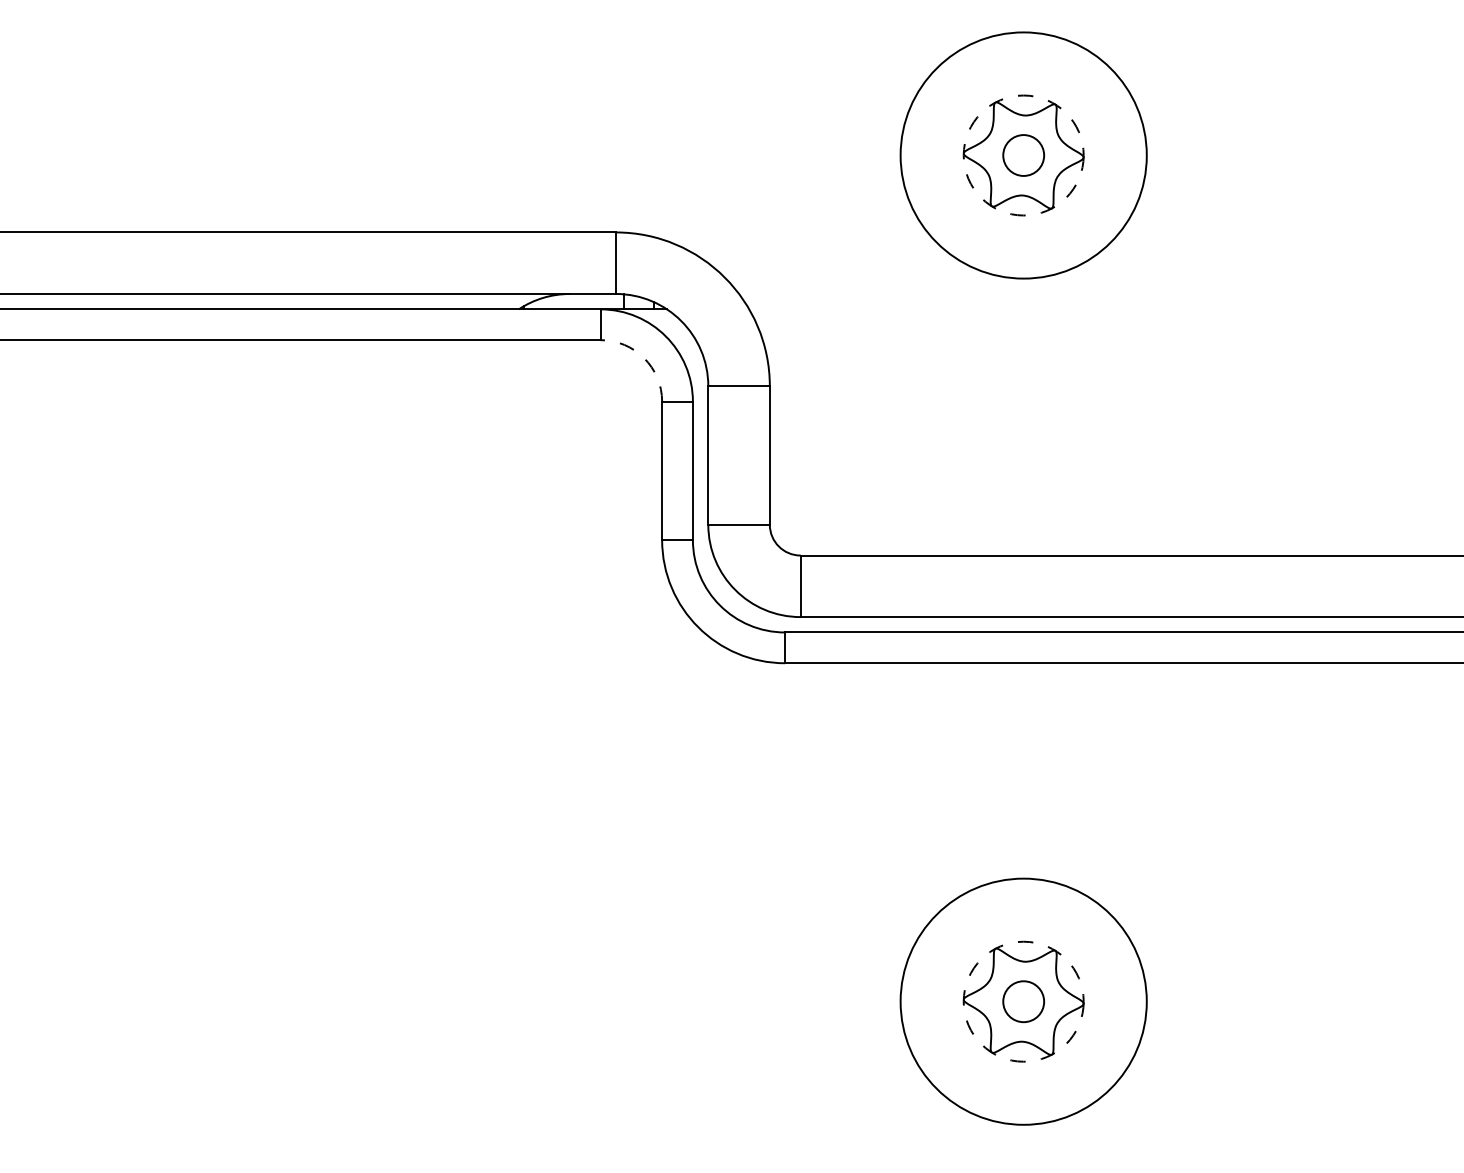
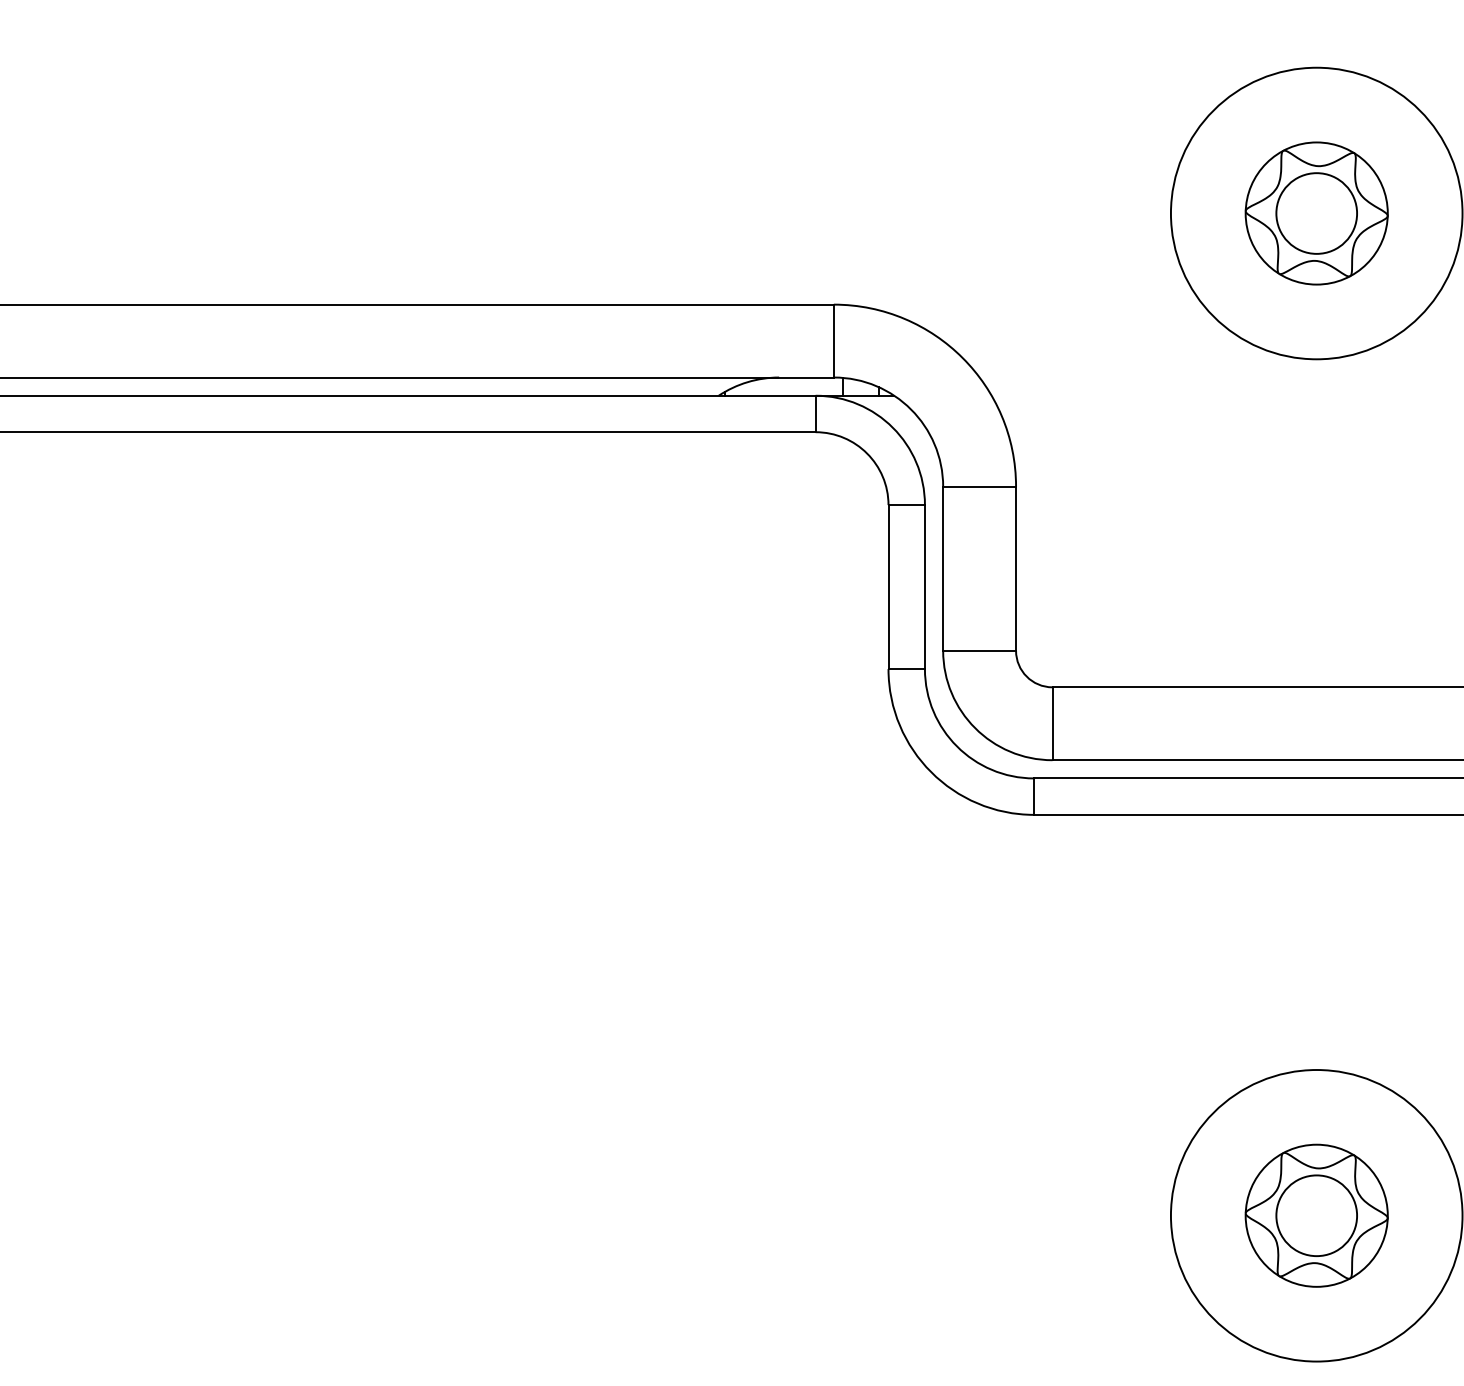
circle: (1023, 155) -> (1316, 213), dashed -> solid
circle: (1023, 155) -> (1316, 213), size x1.67
arc: (644, 358) -> (867, 453), dashed -> solid
circle: (1023, 1001) -> (1316, 1215), dashed -> solid
circle: (1023, 1001) -> (1316, 1215), size x1.67

